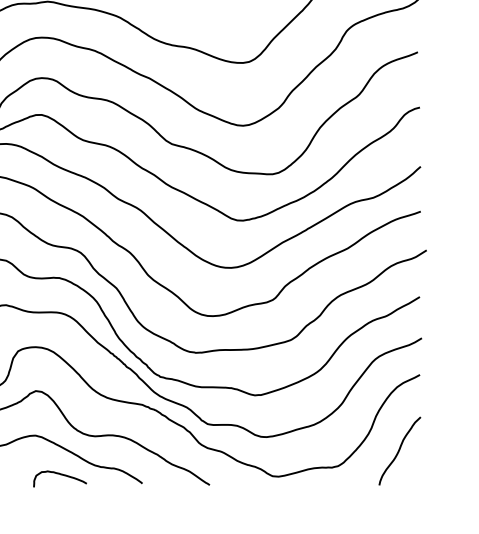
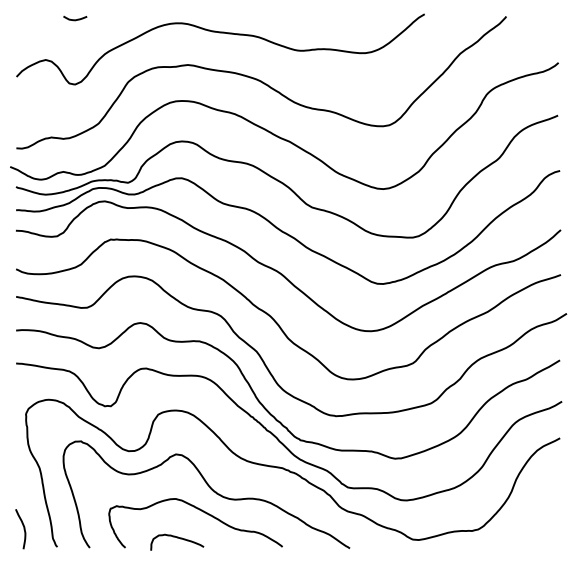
curve: (399, 451) -> (539, 514), removed
curve: (60, 475) -> (177, 538), moved

